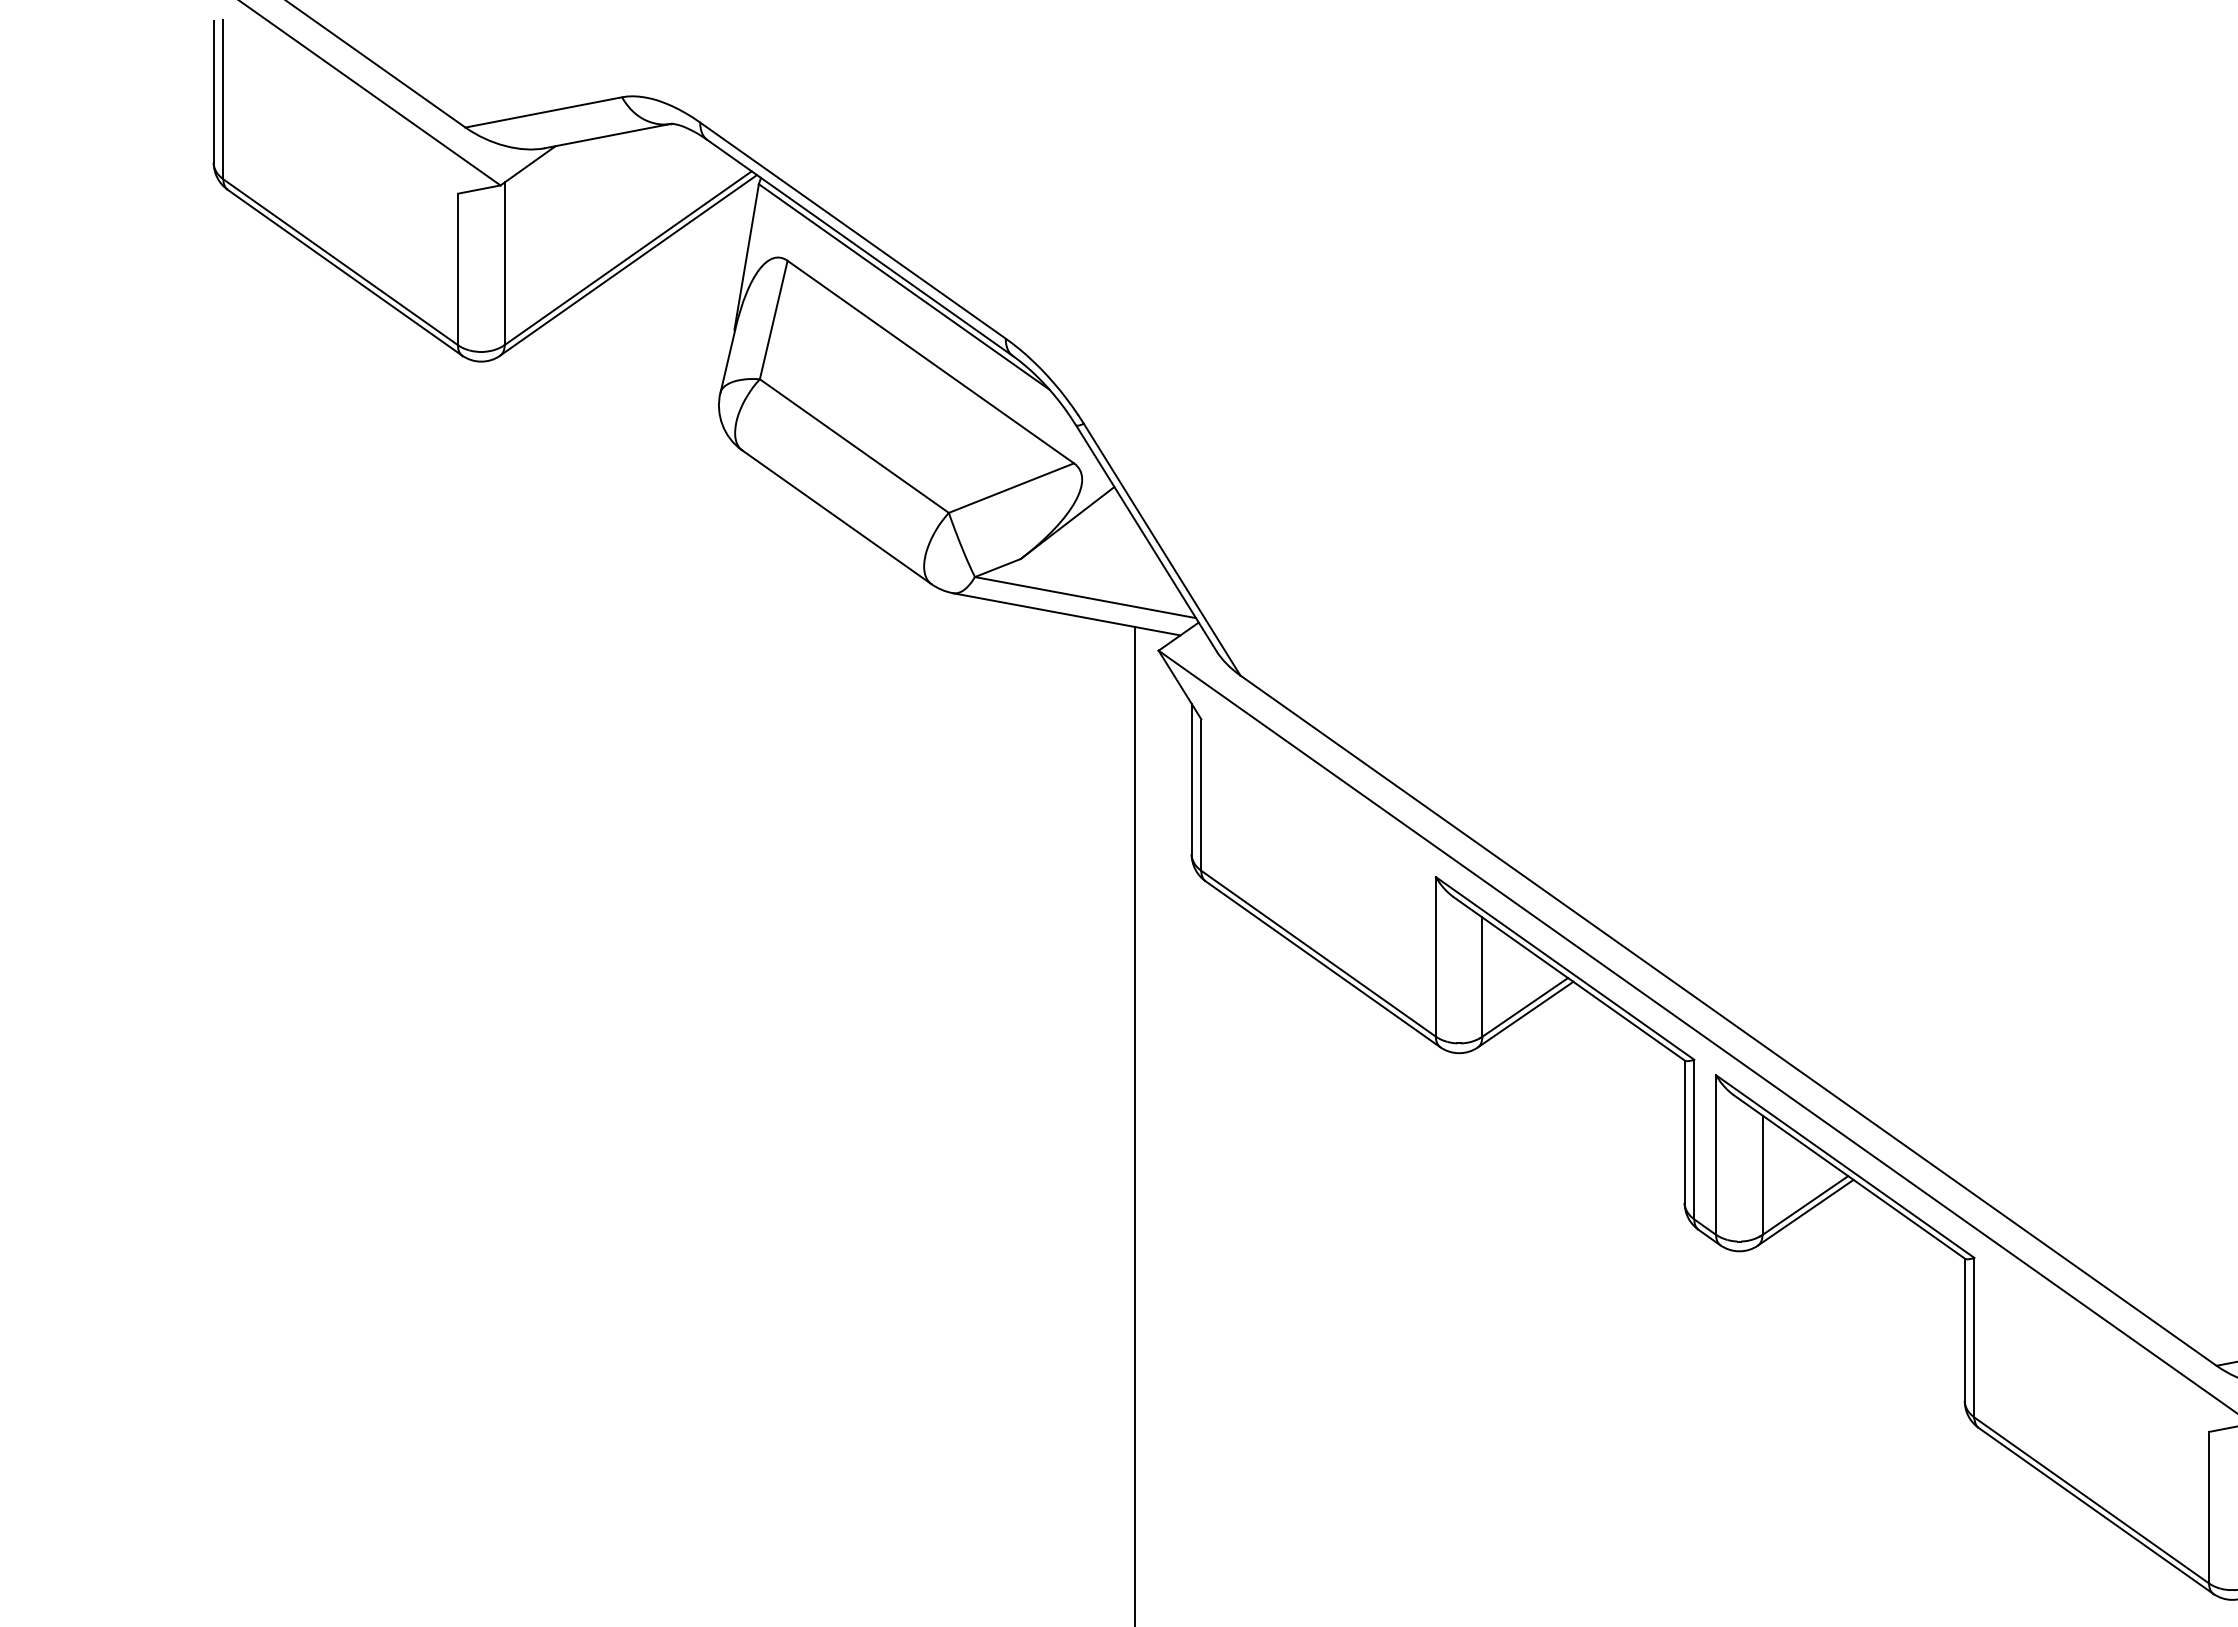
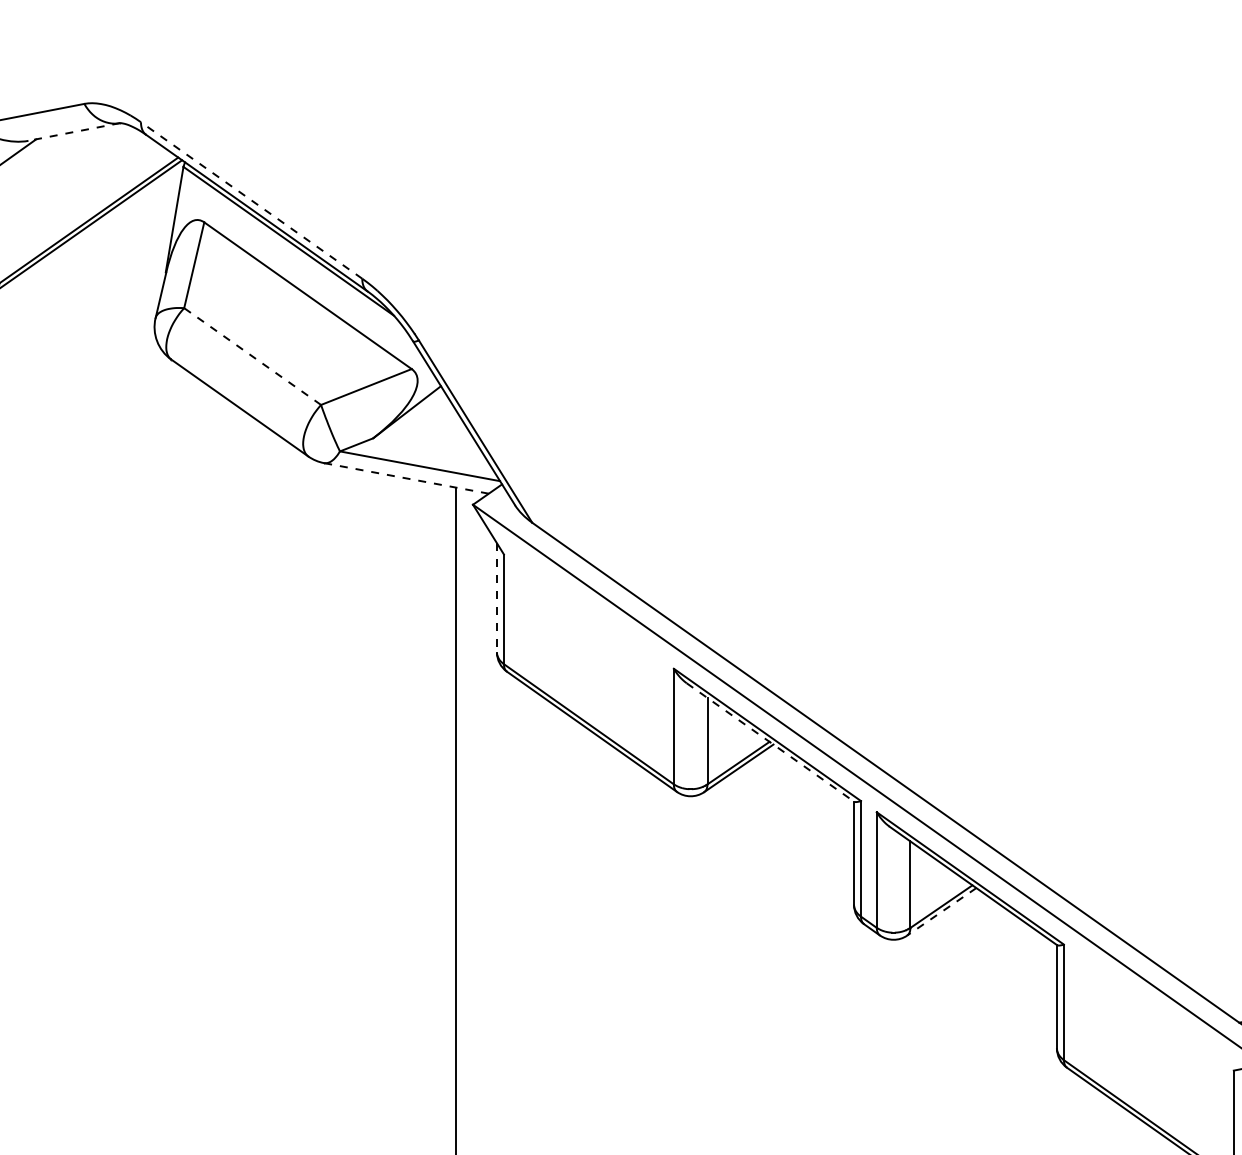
line: (608, 136) -> (74, 132), solid -> dashed
line: (852, 230) -> (251, 200), solid -> dashed
line: (854, 446) -> (252, 356), solid -> dashed
line: (1066, 614) -> (406, 478), solid -> dashed
line: (1191, 779) -> (496, 598), solid -> dashed
line: (1569, 978) -> (770, 742), solid -> dashed
line: (1805, 1212) -> (941, 911), solid -> dashed

